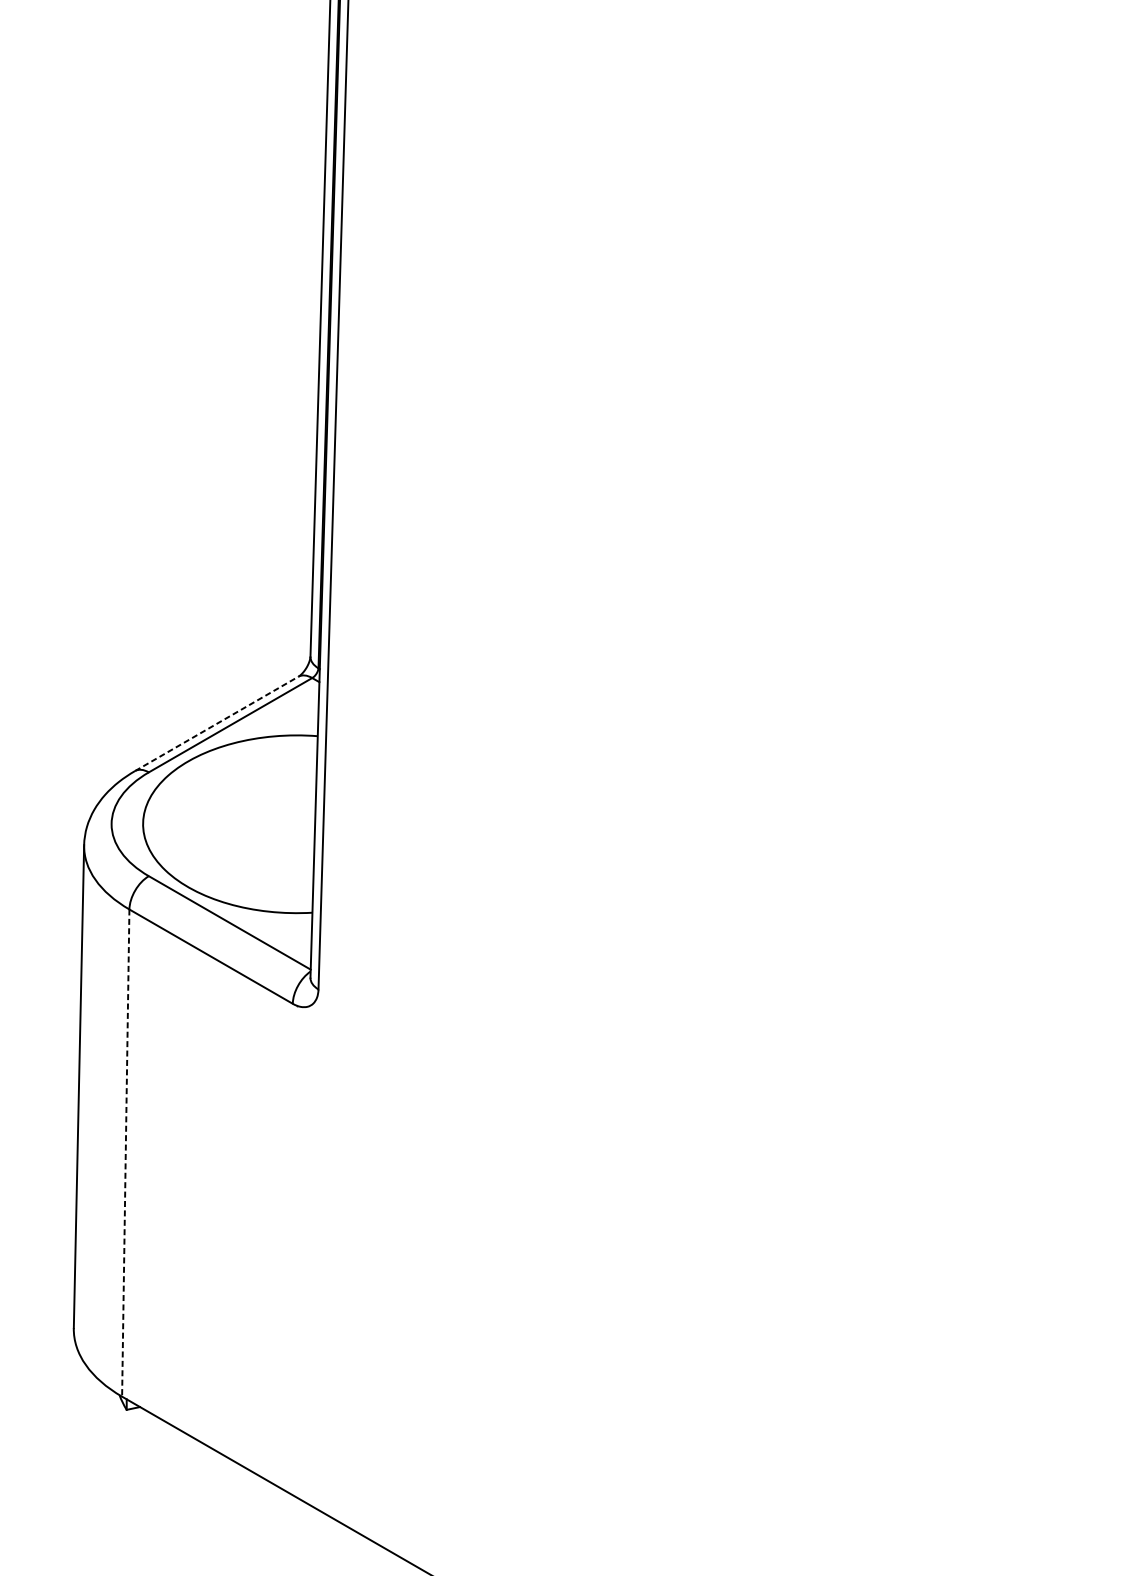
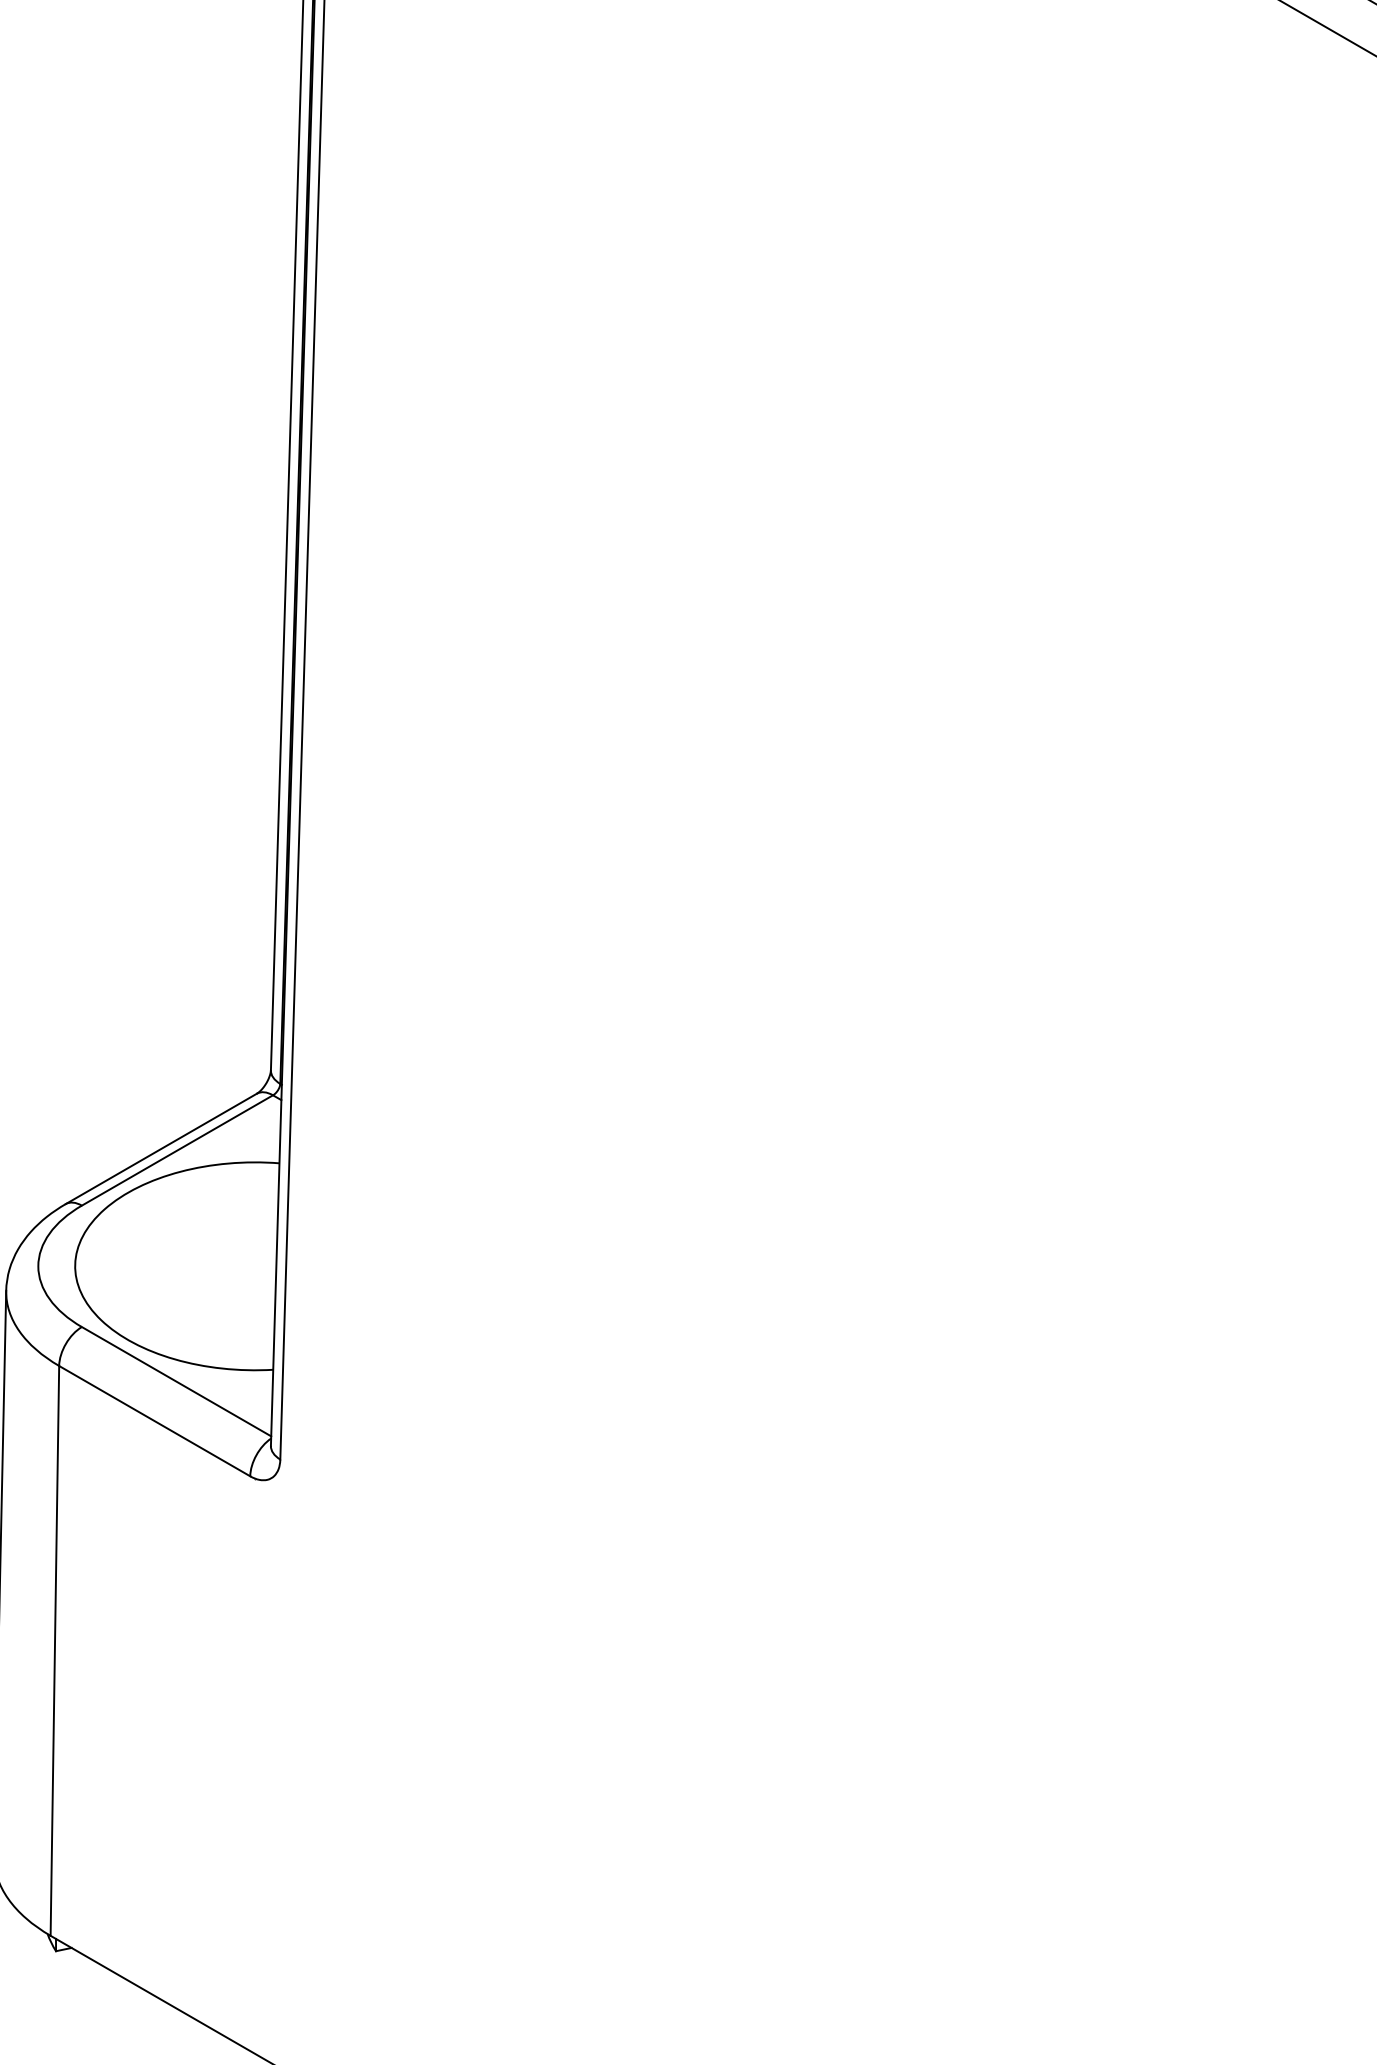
line: (216, 723) -> (161, 1148), dashed -> solid
line: (125, 1152) -> (54, 1650), dashed -> solid

